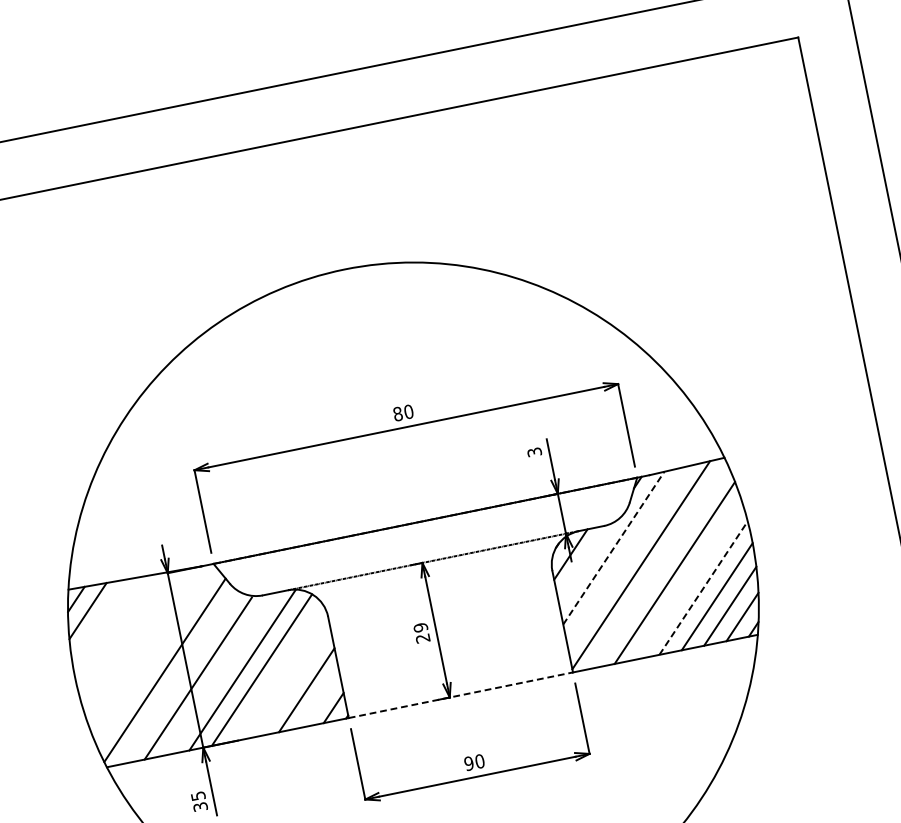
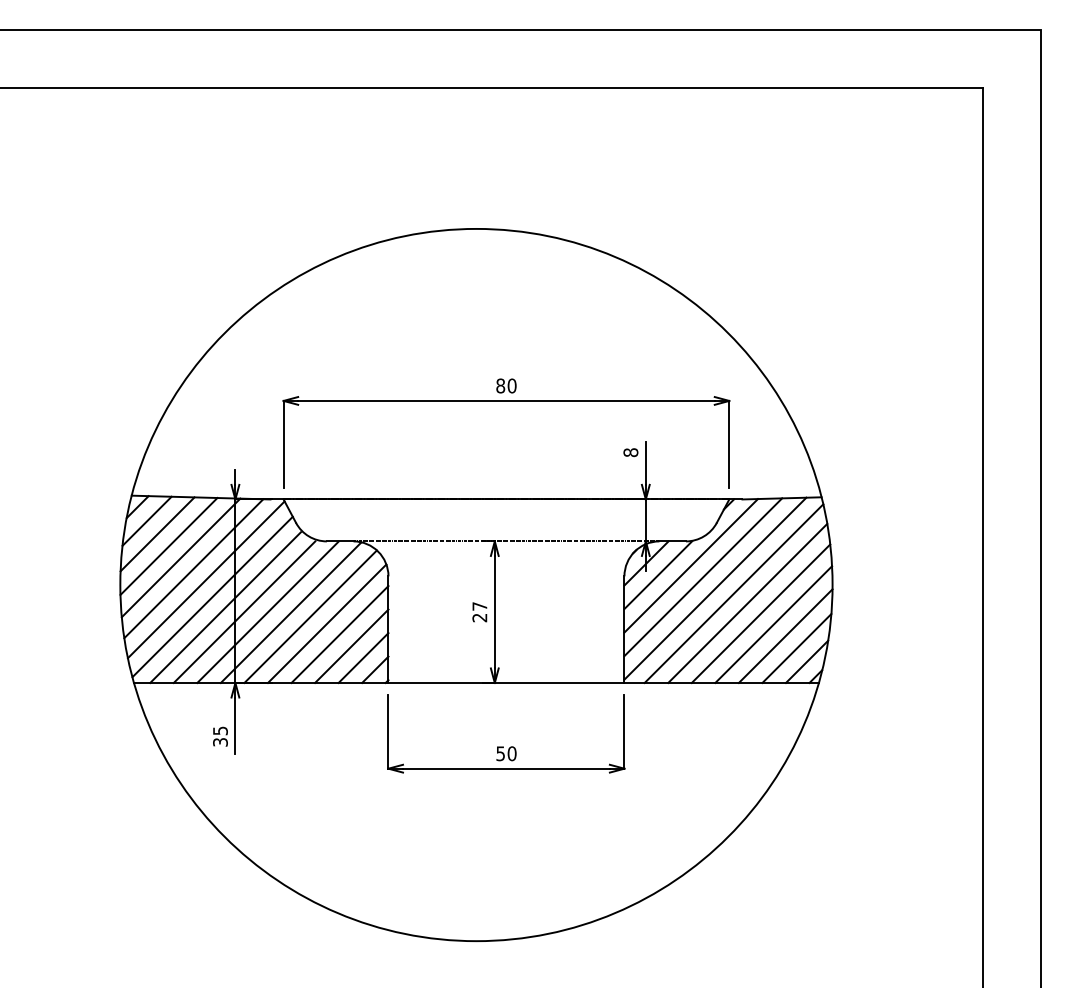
text: (534, 452) -> (630, 452), 3 -> 8
line: (614, 547) -> (691, 565), dashed -> solid
line: (627, 556) -> (703, 577), added
line: (584, 563) -> (658, 575), added
line: (659, 566) -> (733, 593), added
line: (688, 580) -> (760, 613), added
line: (703, 588) -> (773, 624), dashed -> solid
line: (100, 621) -> (157, 534), added
text: (420, 627) -> (479, 606), 29 -> 27
line: (113, 630) -> (168, 546), added
line: (126, 639) -> (180, 557), added
line: (141, 646) -> (193, 568), added
line: (154, 655) -> (205, 579), added
line: (219, 673) -> (267, 611), added
line: (278, 673) -> (326, 623), added
line: (179, 677) -> (225, 607), added
line: (292, 681) -> (339, 634), added
line: (460, 694) -> (506, 682), dashed -> solid
line: (320, 698) -> (363, 657), added
text: (468, 763) -> (500, 753), 90 -> 50

